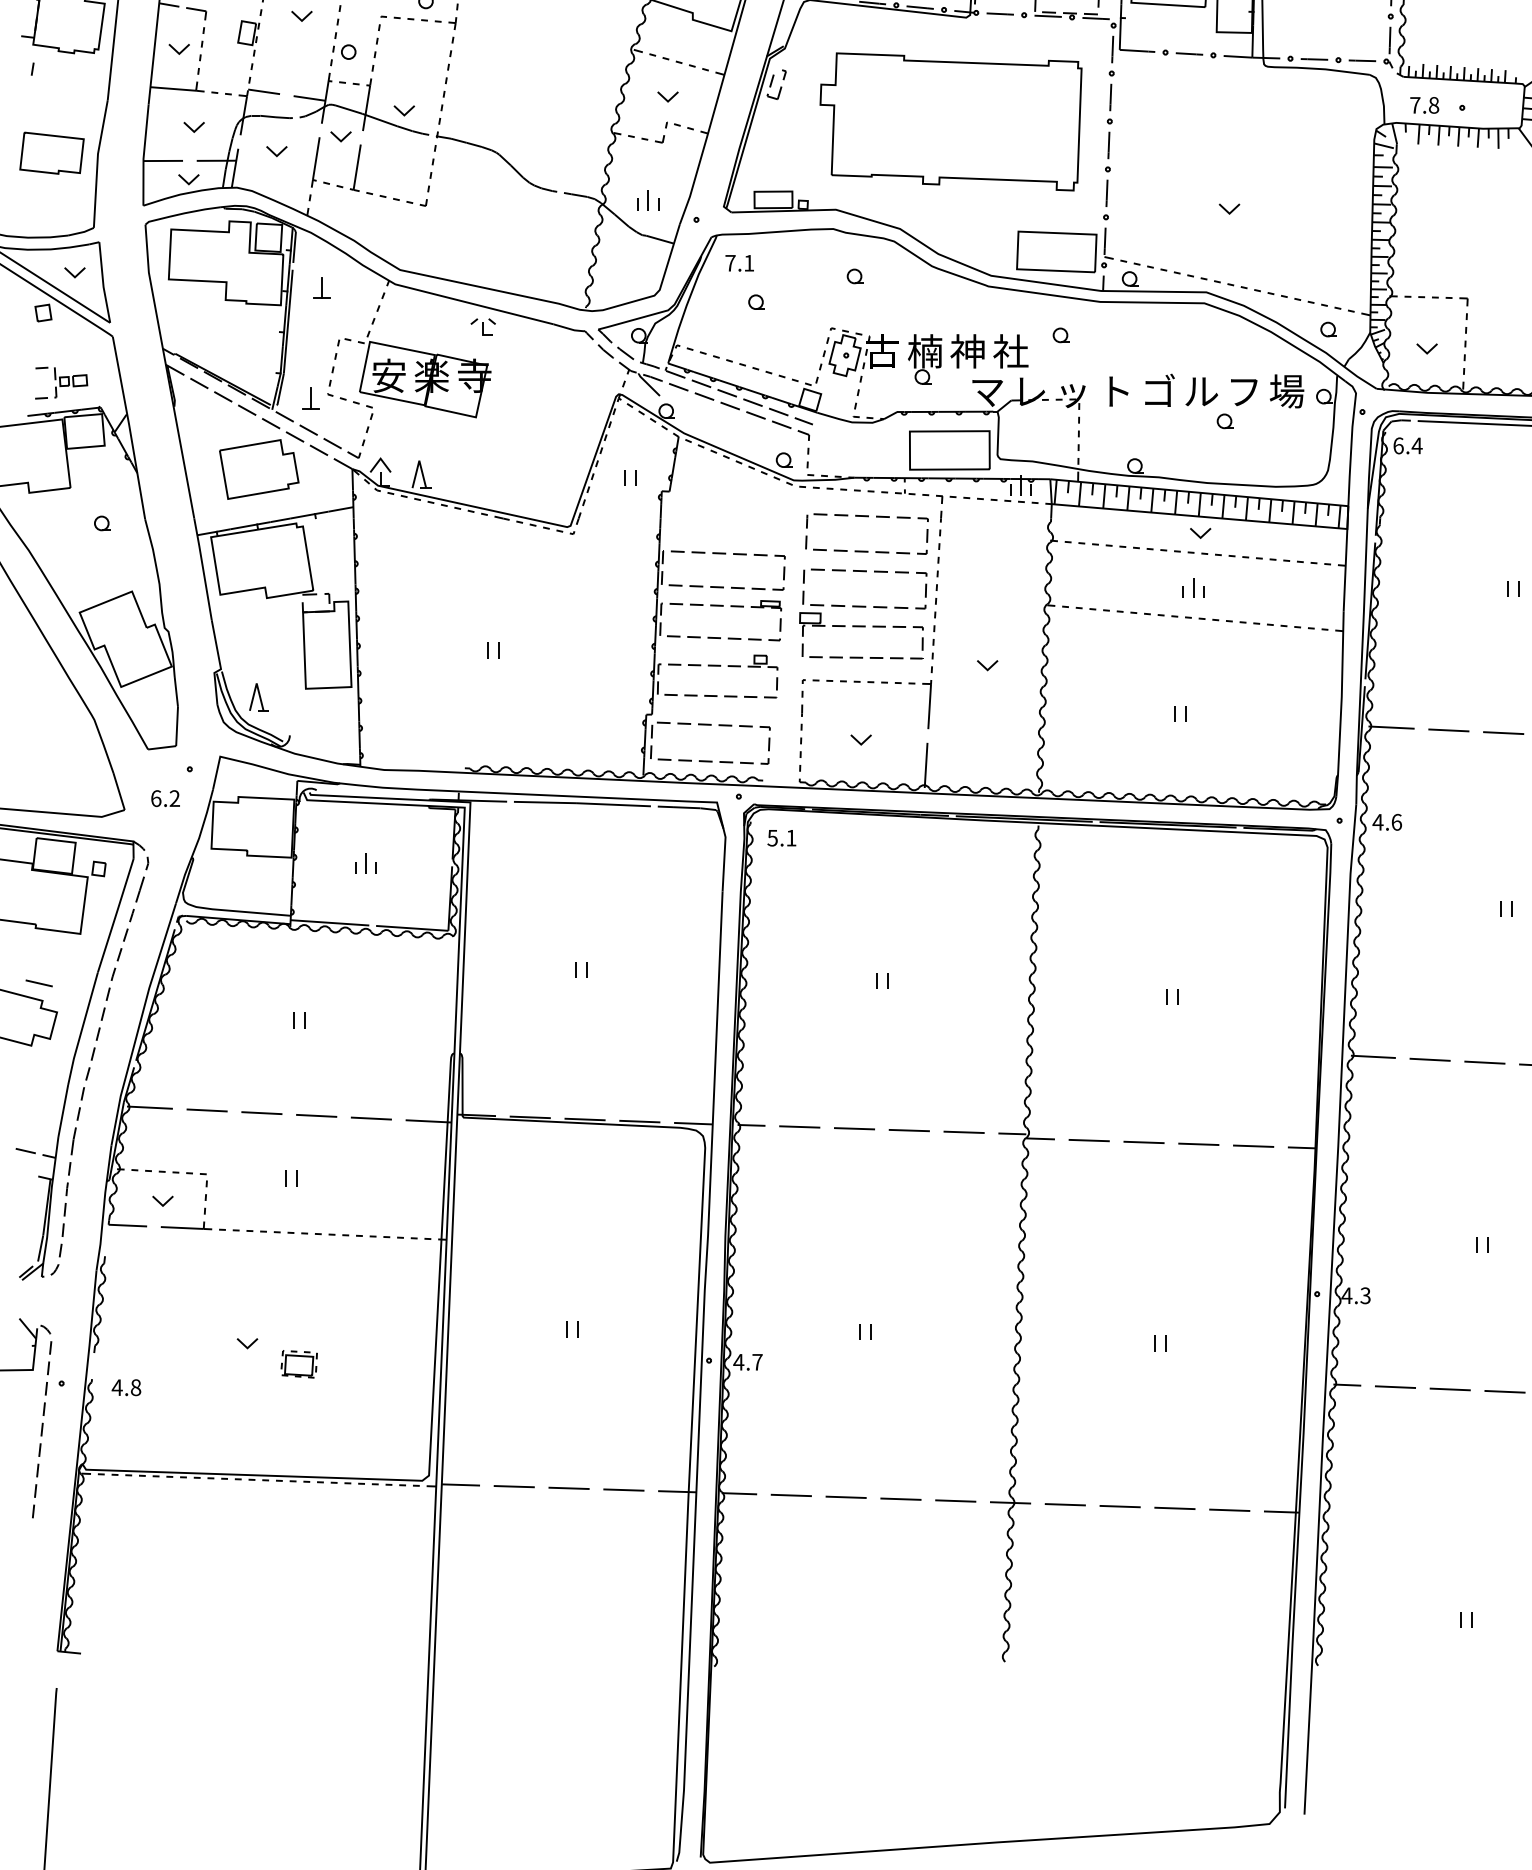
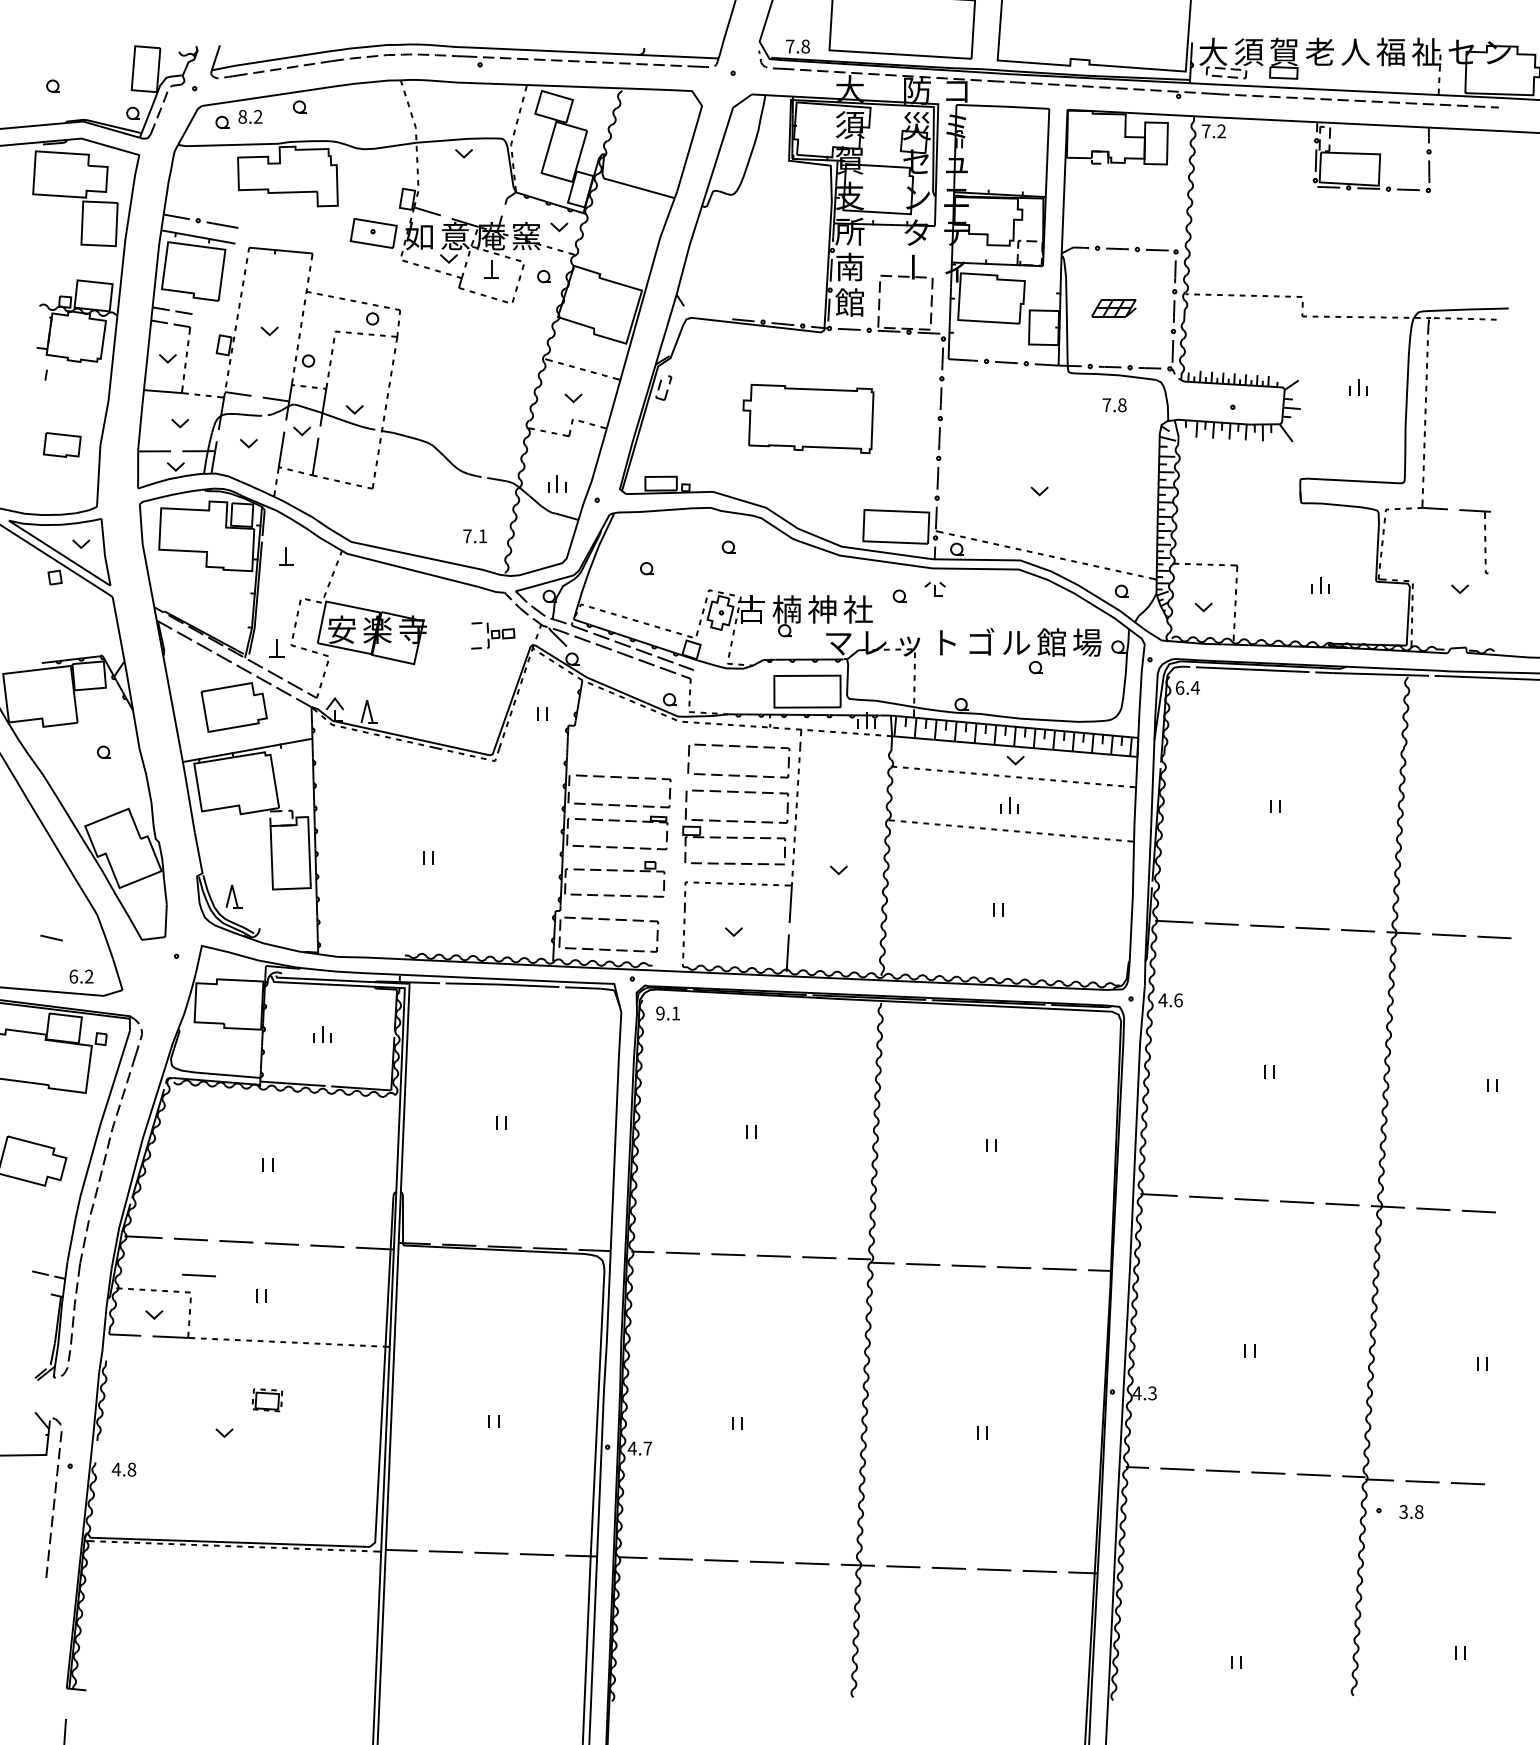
text: (1424, 105) -> (1114, 405), moved
part: (951, 121) -> (808, 418), size x0.6
part: (52, 152) -> (62, 444), size x0.7
text: (739, 263) -> (474, 536), moved
part: (482, 327) -> (934, 589), moved
part: (61, 382) -> (493, 635), moved
text: (1243, 391) -> (1051, 642), フ -> 館
text: (165, 798) -> (81, 976), moved
text: (772, 838) -> (660, 1013), 5.1 -> 9.1
line: (39, 982) -> (51, 937), moved
line: (216, 1153) -> (198, 1275), added
part: (299, 1364) -> (267, 1400), moved

